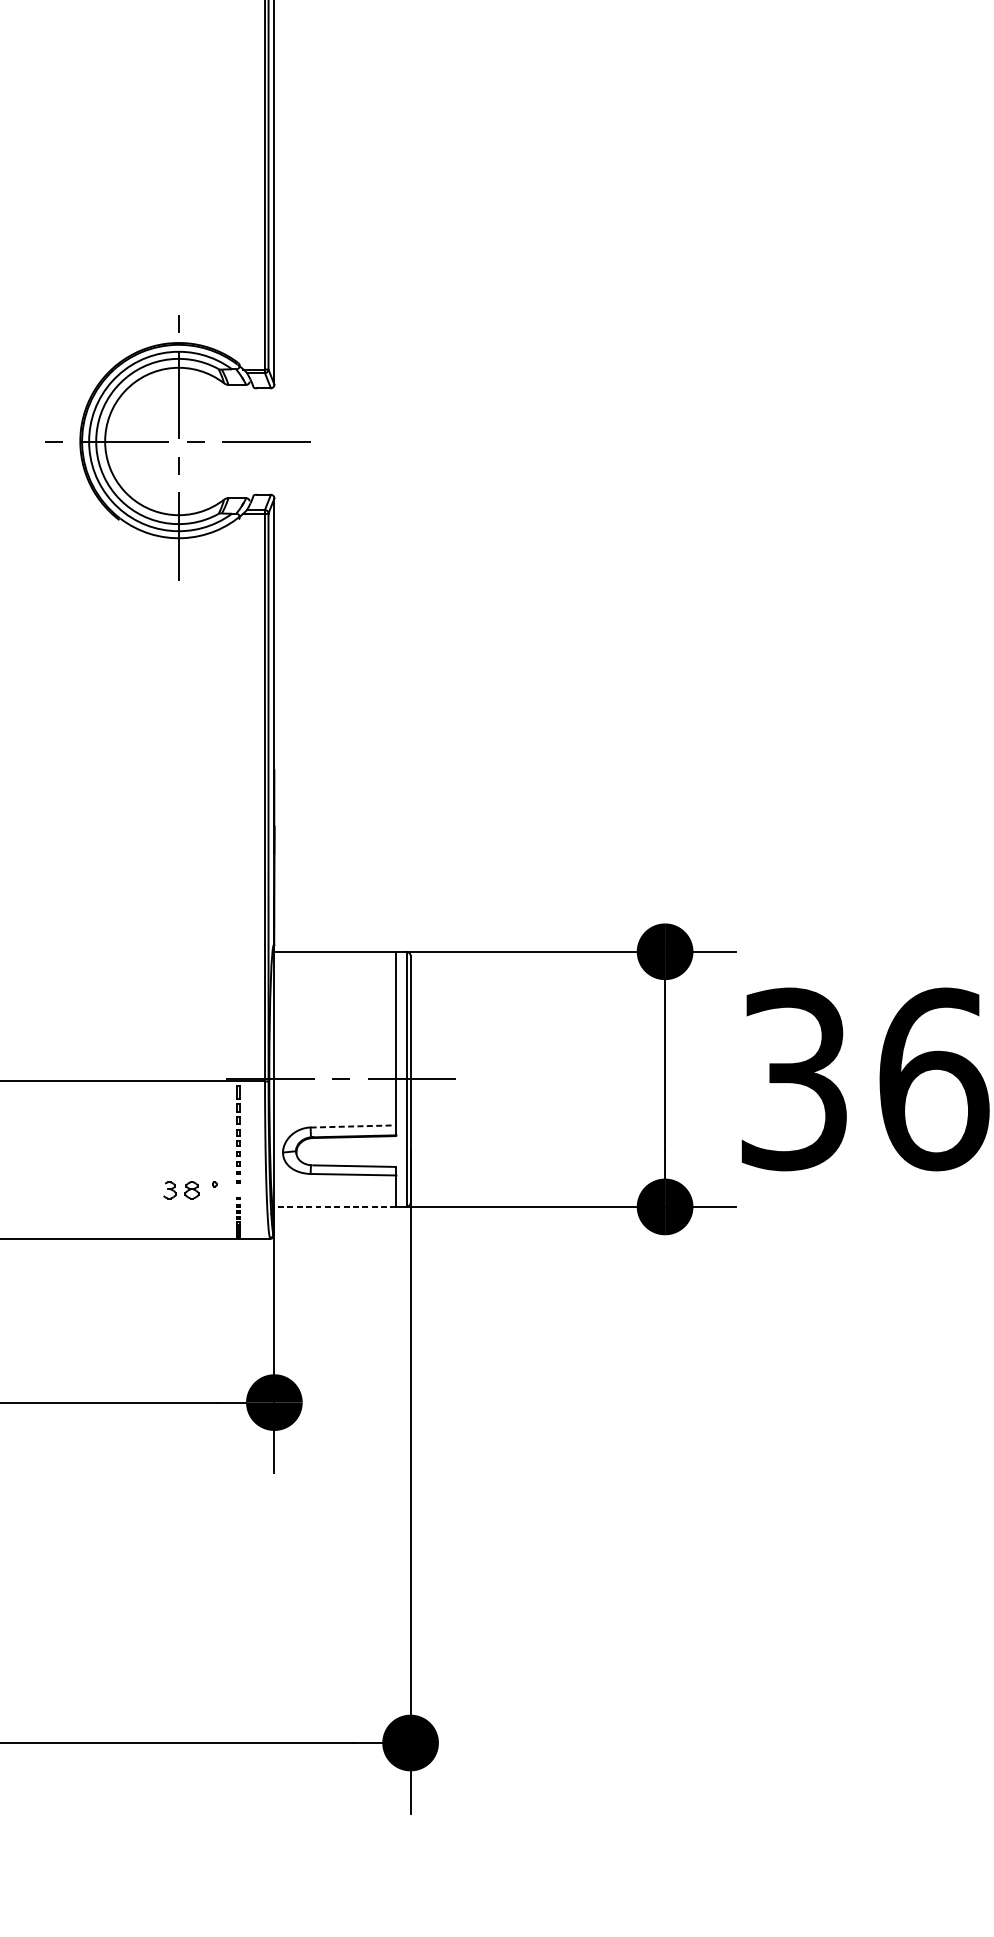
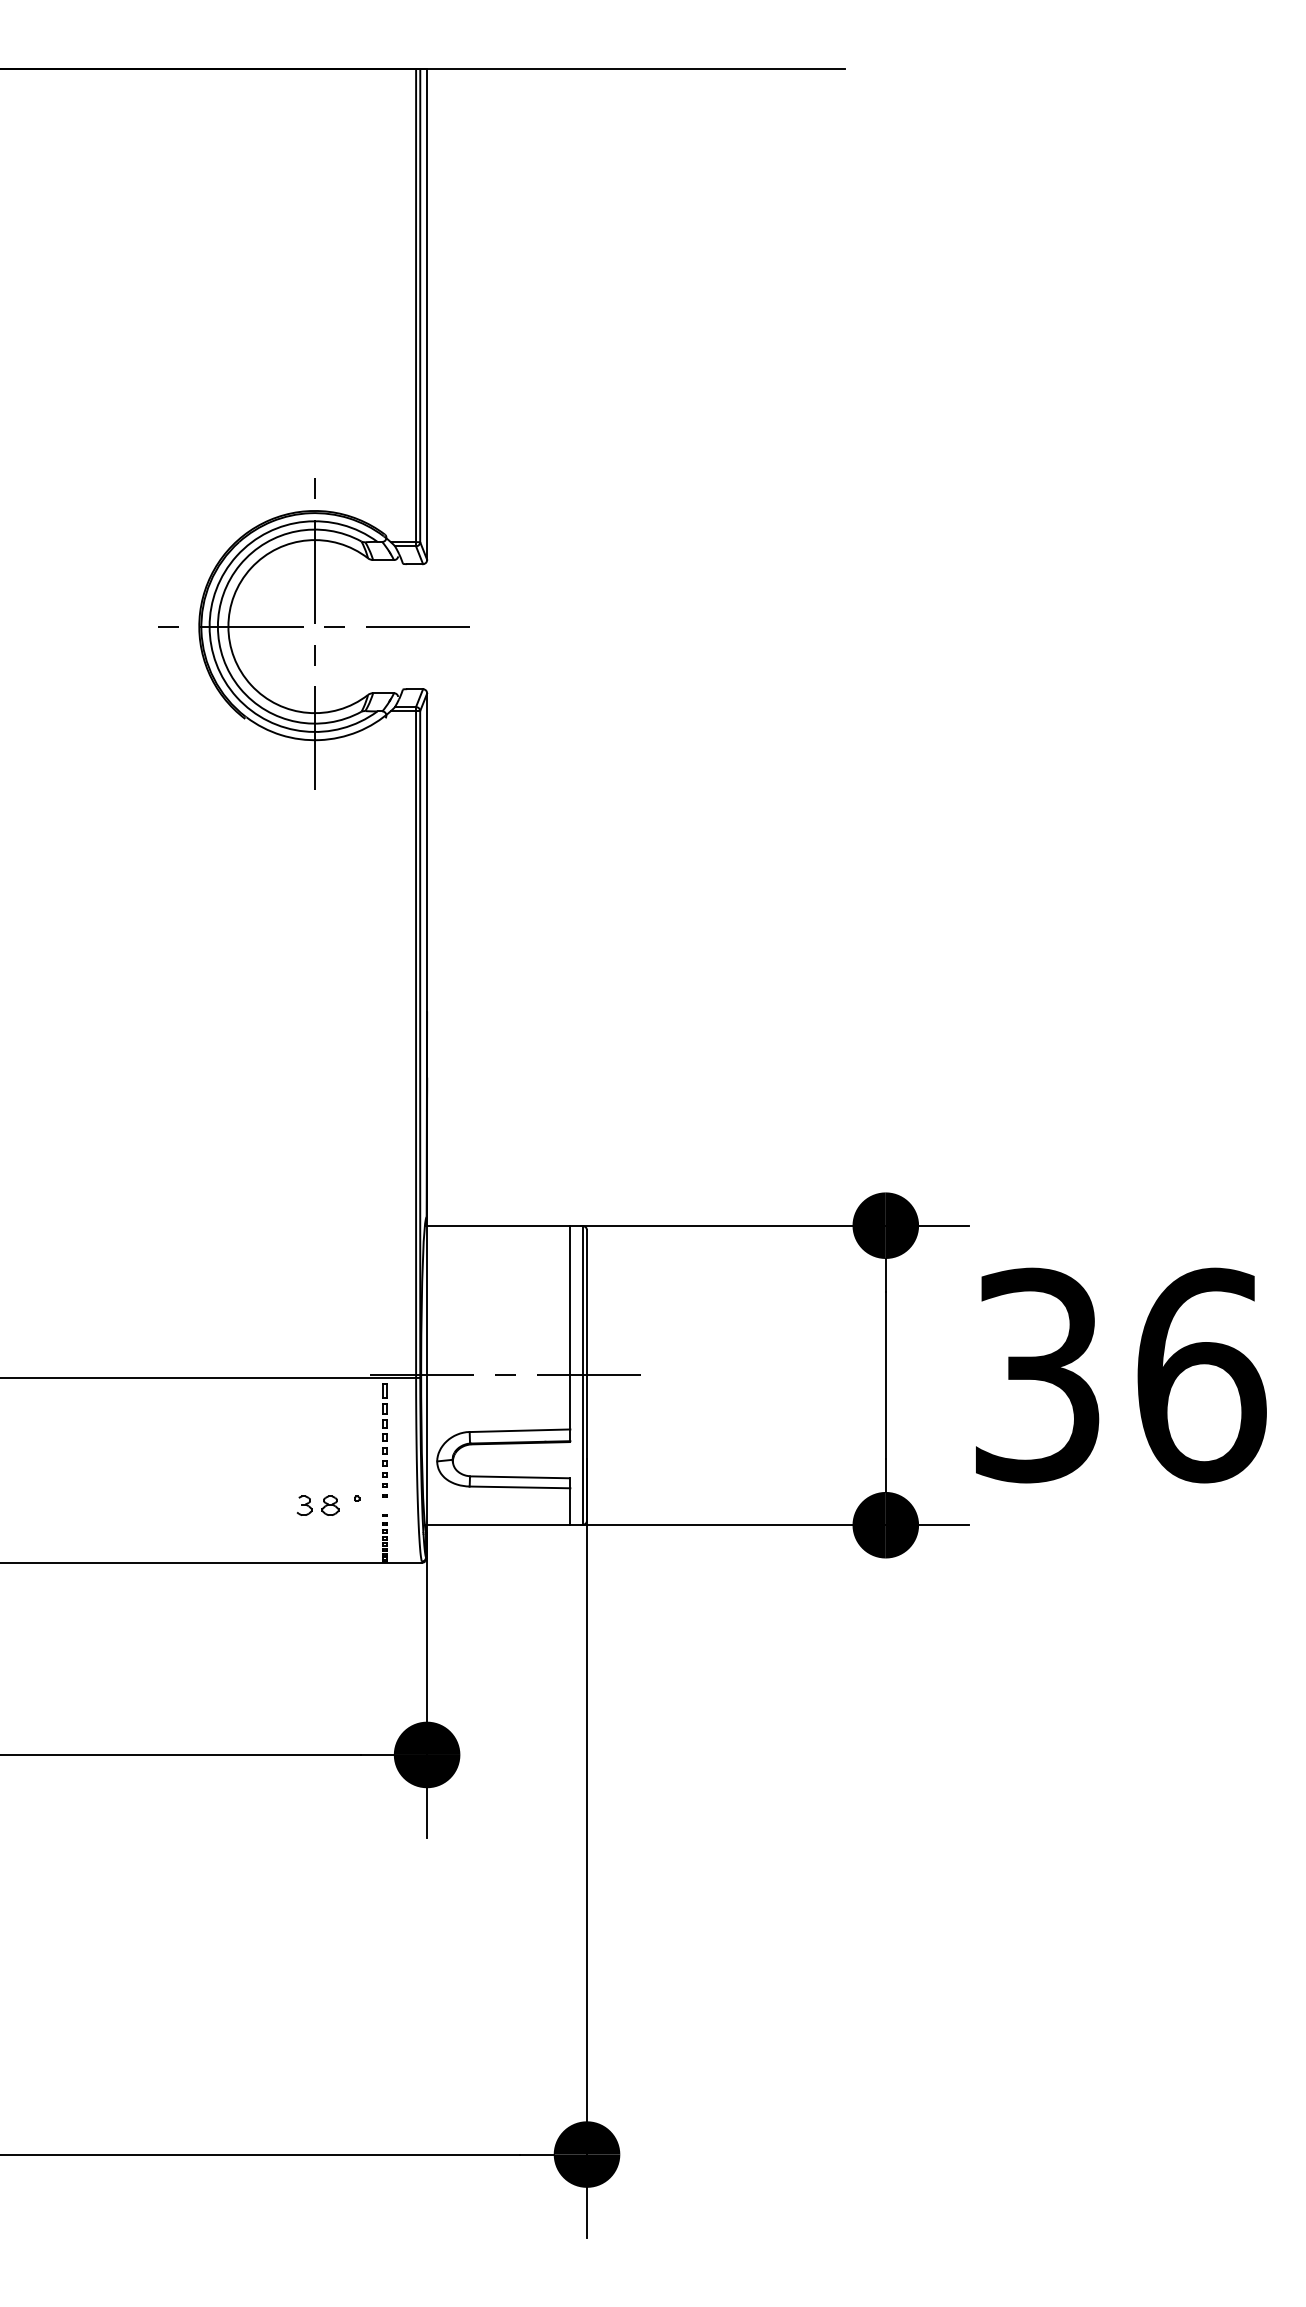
line: (353, 1126) -> (520, 1430), dashed -> solid
line: (334, 1207) -> (497, 1525), dashed -> solid

